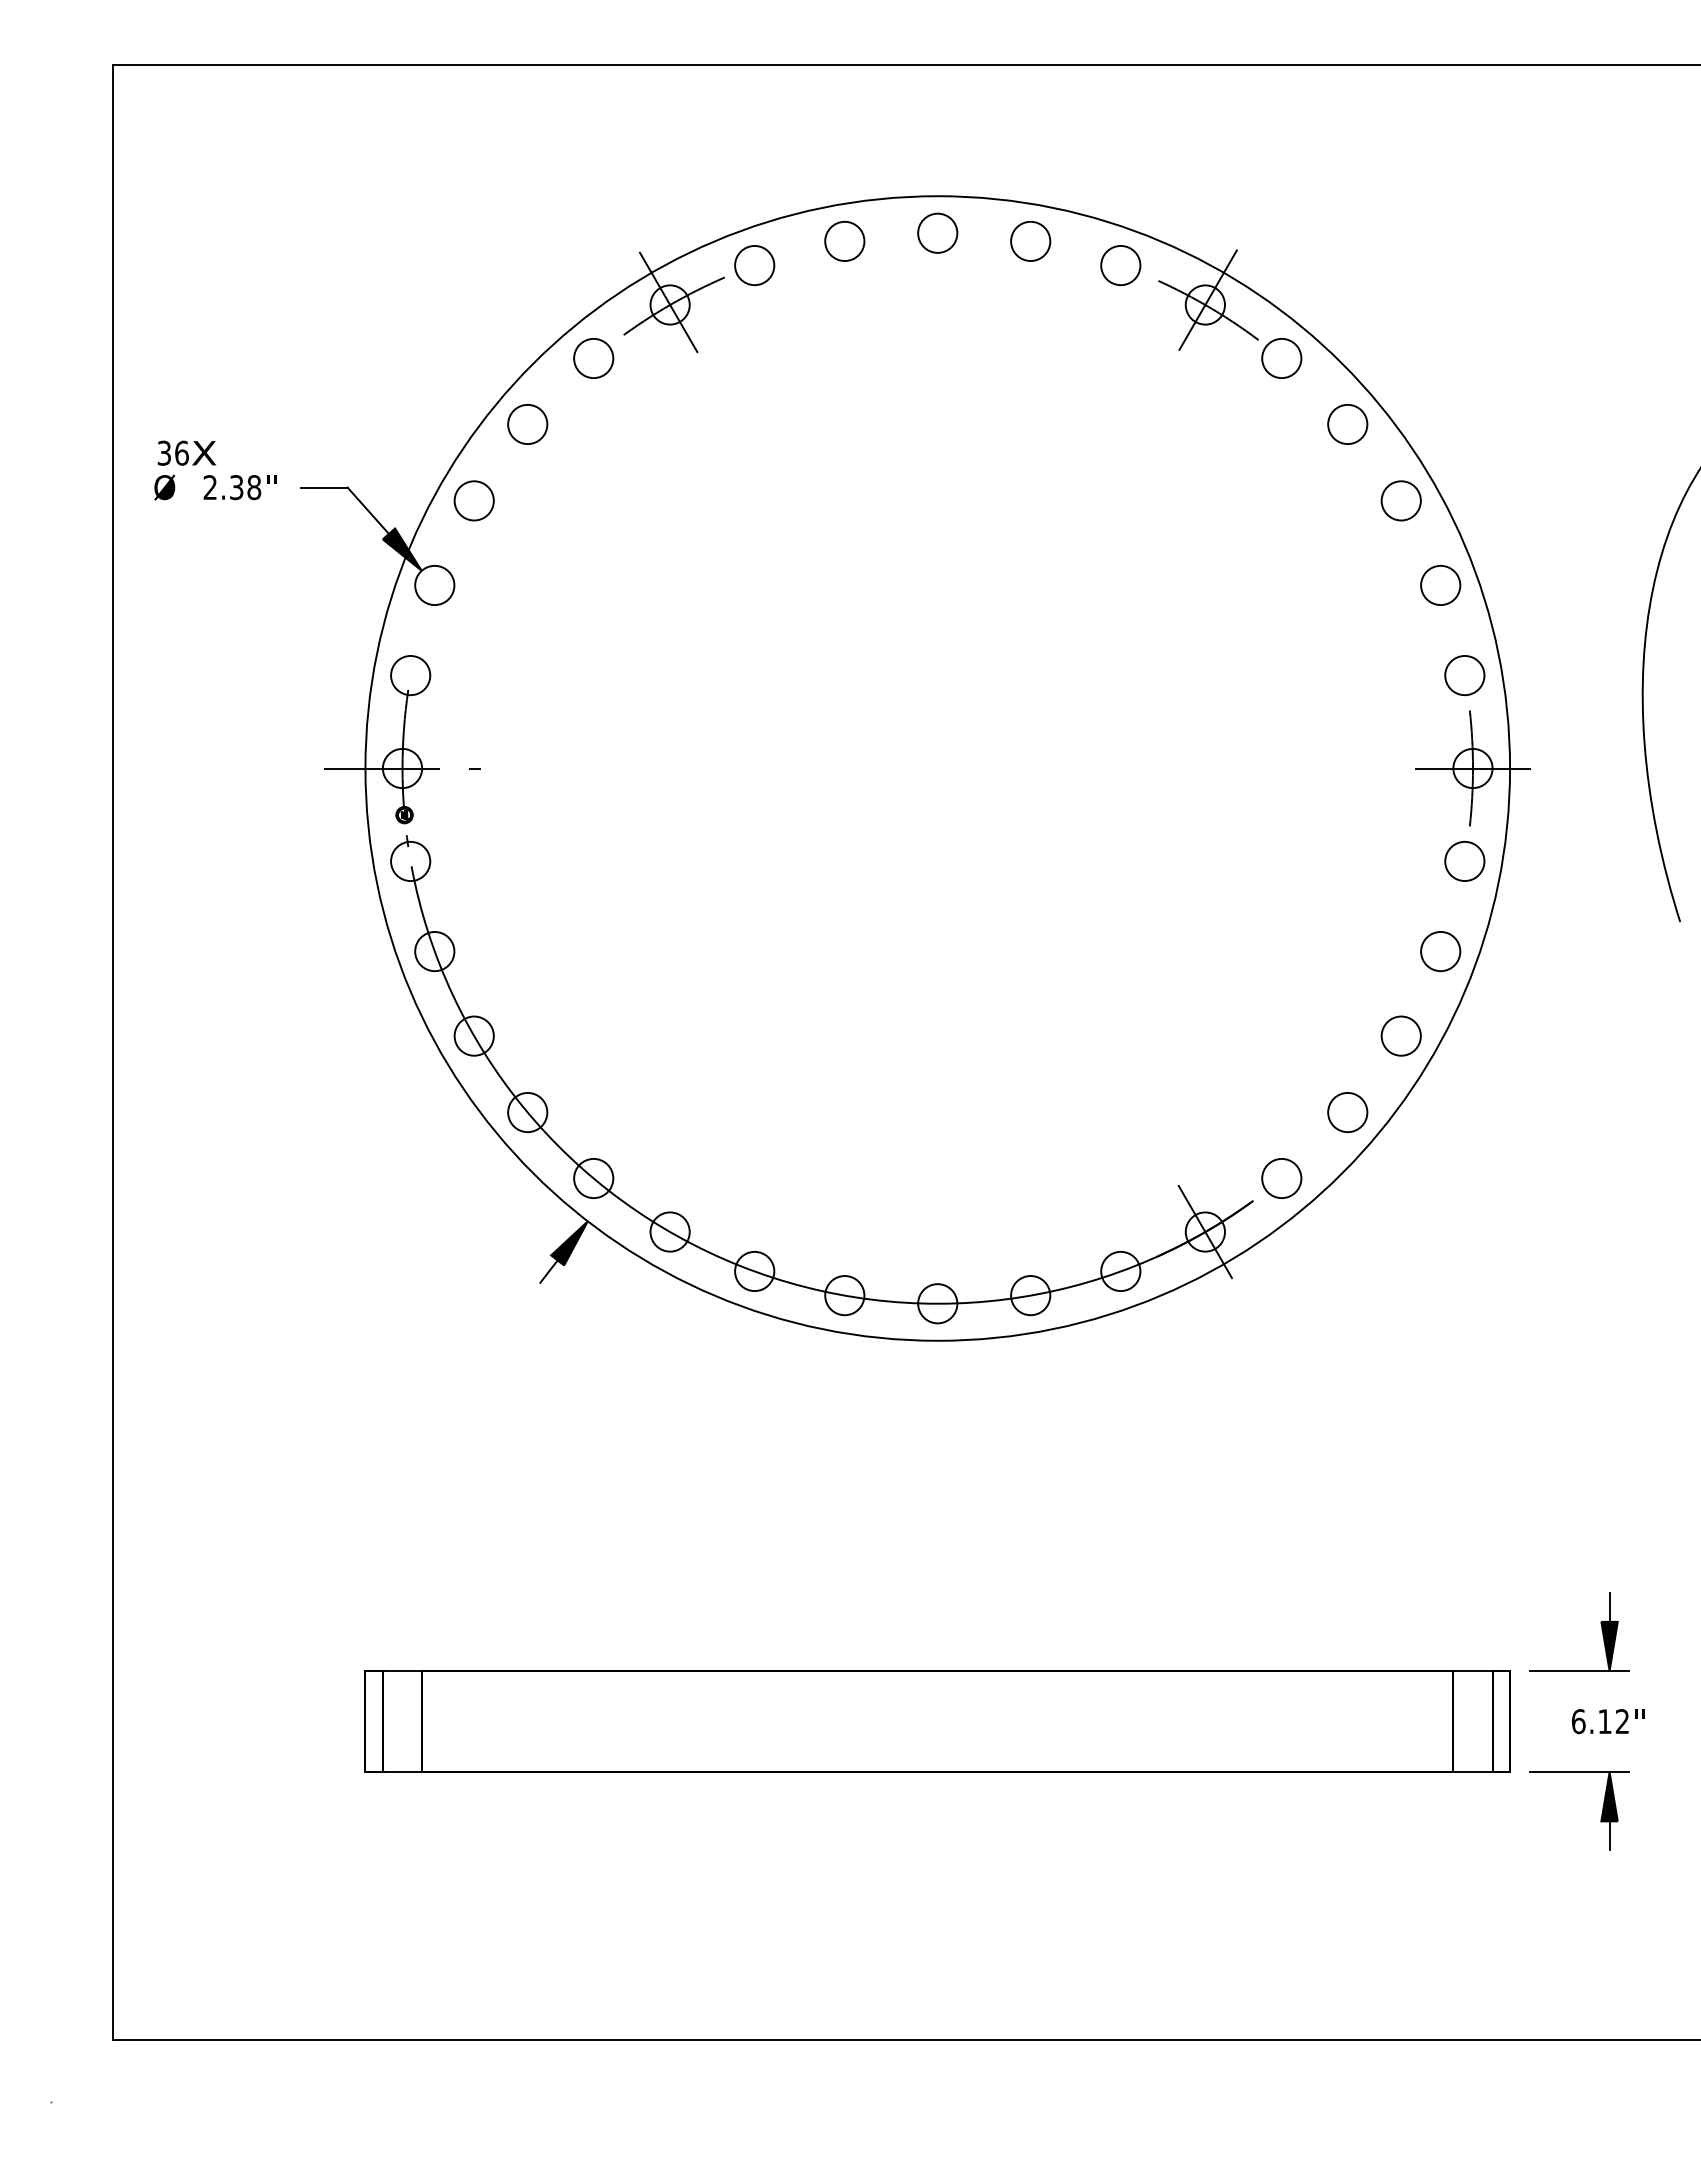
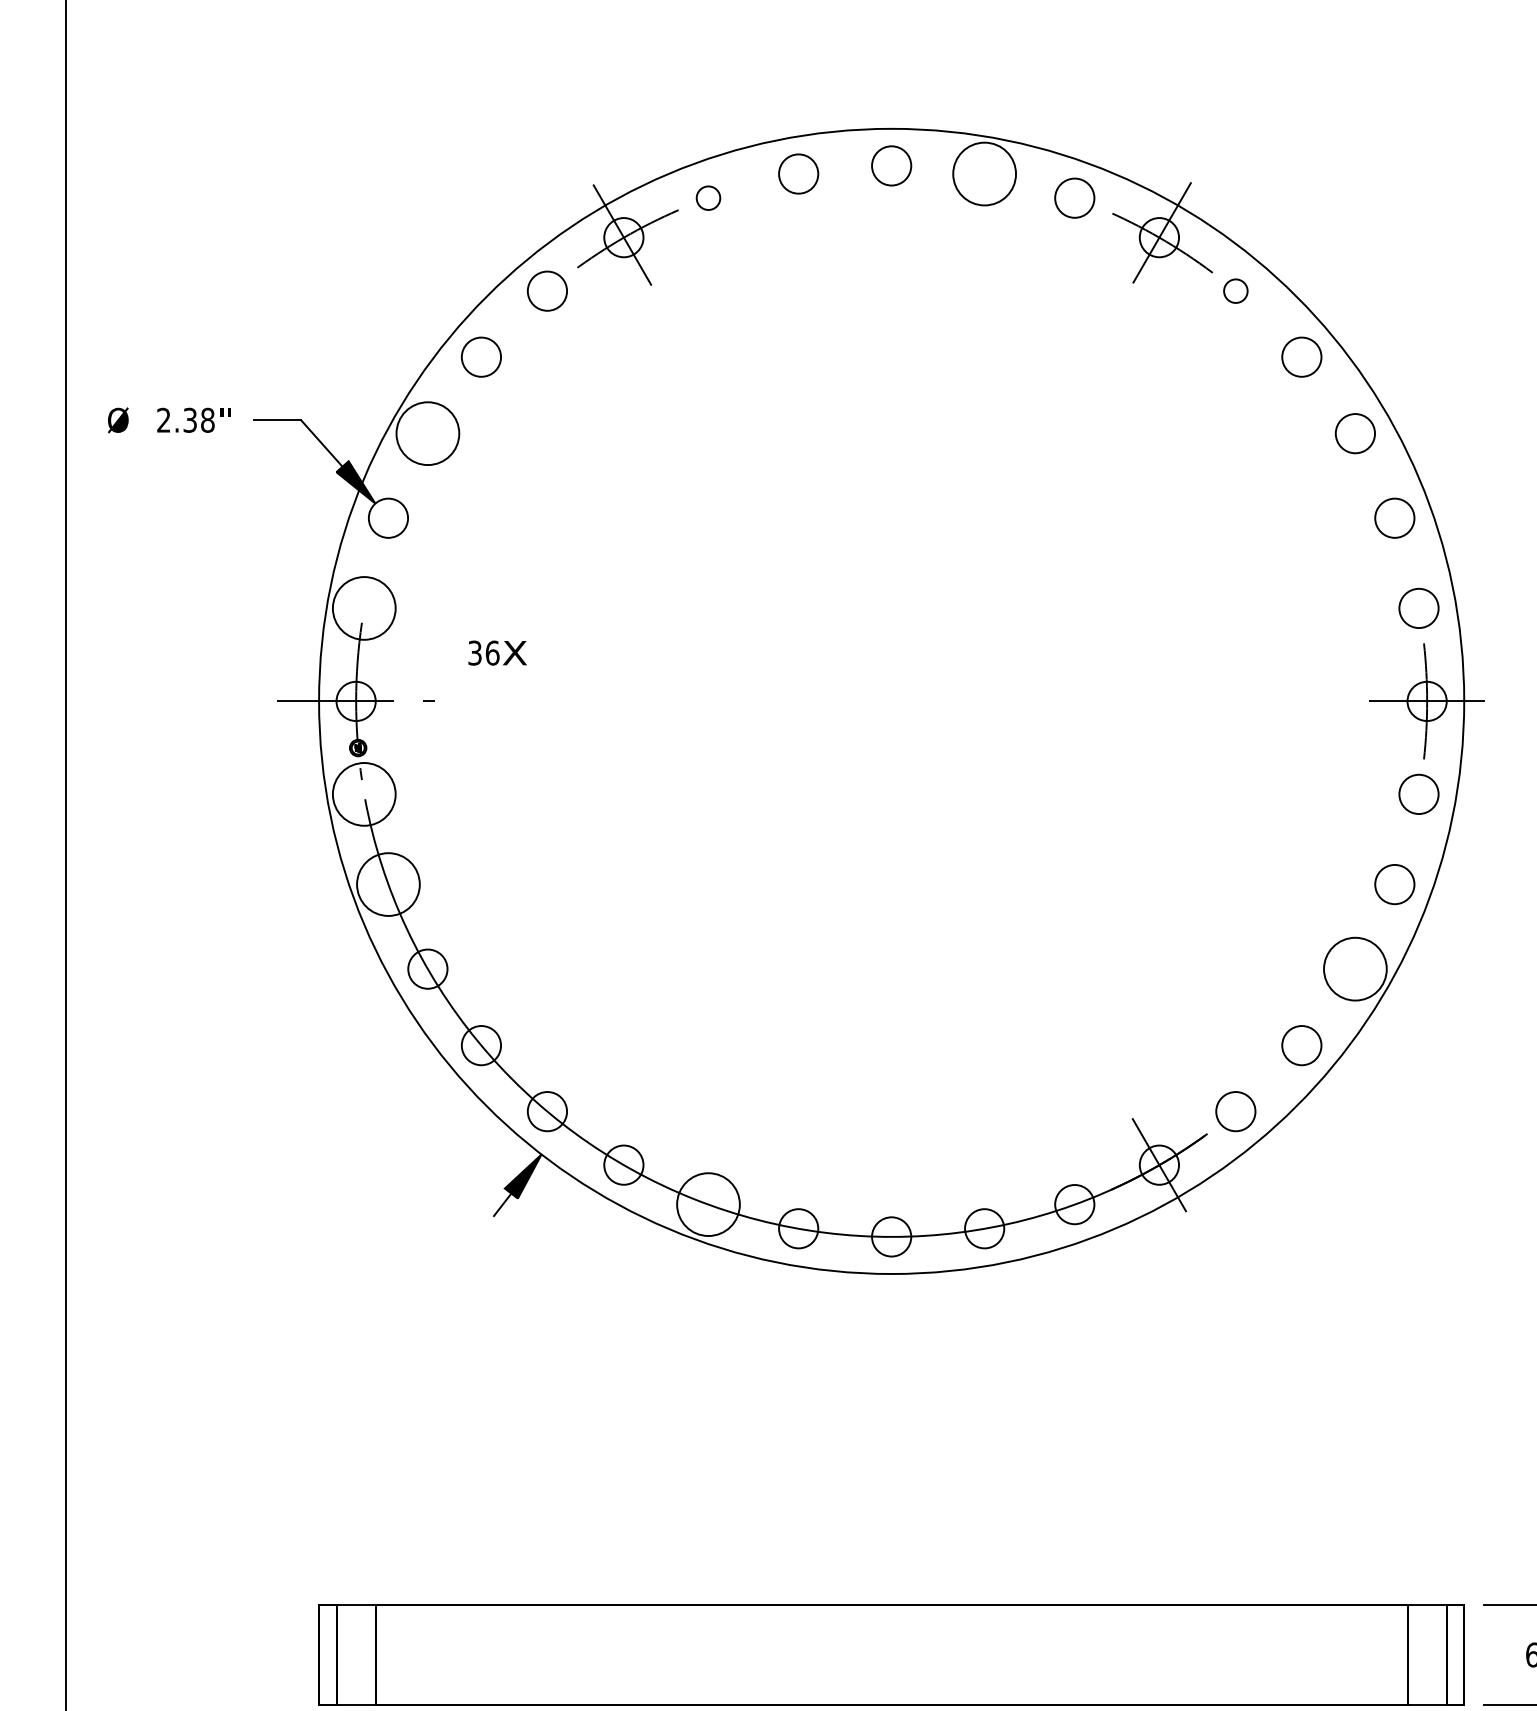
circle: (1030, 241) -> (984, 174), size x1.6
circle: (754, 265) -> (708, 198), size x0.6
circle: (1281, 358) -> (1235, 291), size x0.6
text: (186, 452) -> (497, 652), moved
circle: (473, 500) -> (427, 433), size x1.6
circle: (410, 675) -> (364, 608), size x1.6
circle: (410, 861) -> (364, 794), size x1.6
circle: (434, 951) -> (388, 884), size x1.6
circle: (1400, 1035) -> (1354, 968), size x1.6
circle: (754, 1271) -> (708, 1204), size x1.6

